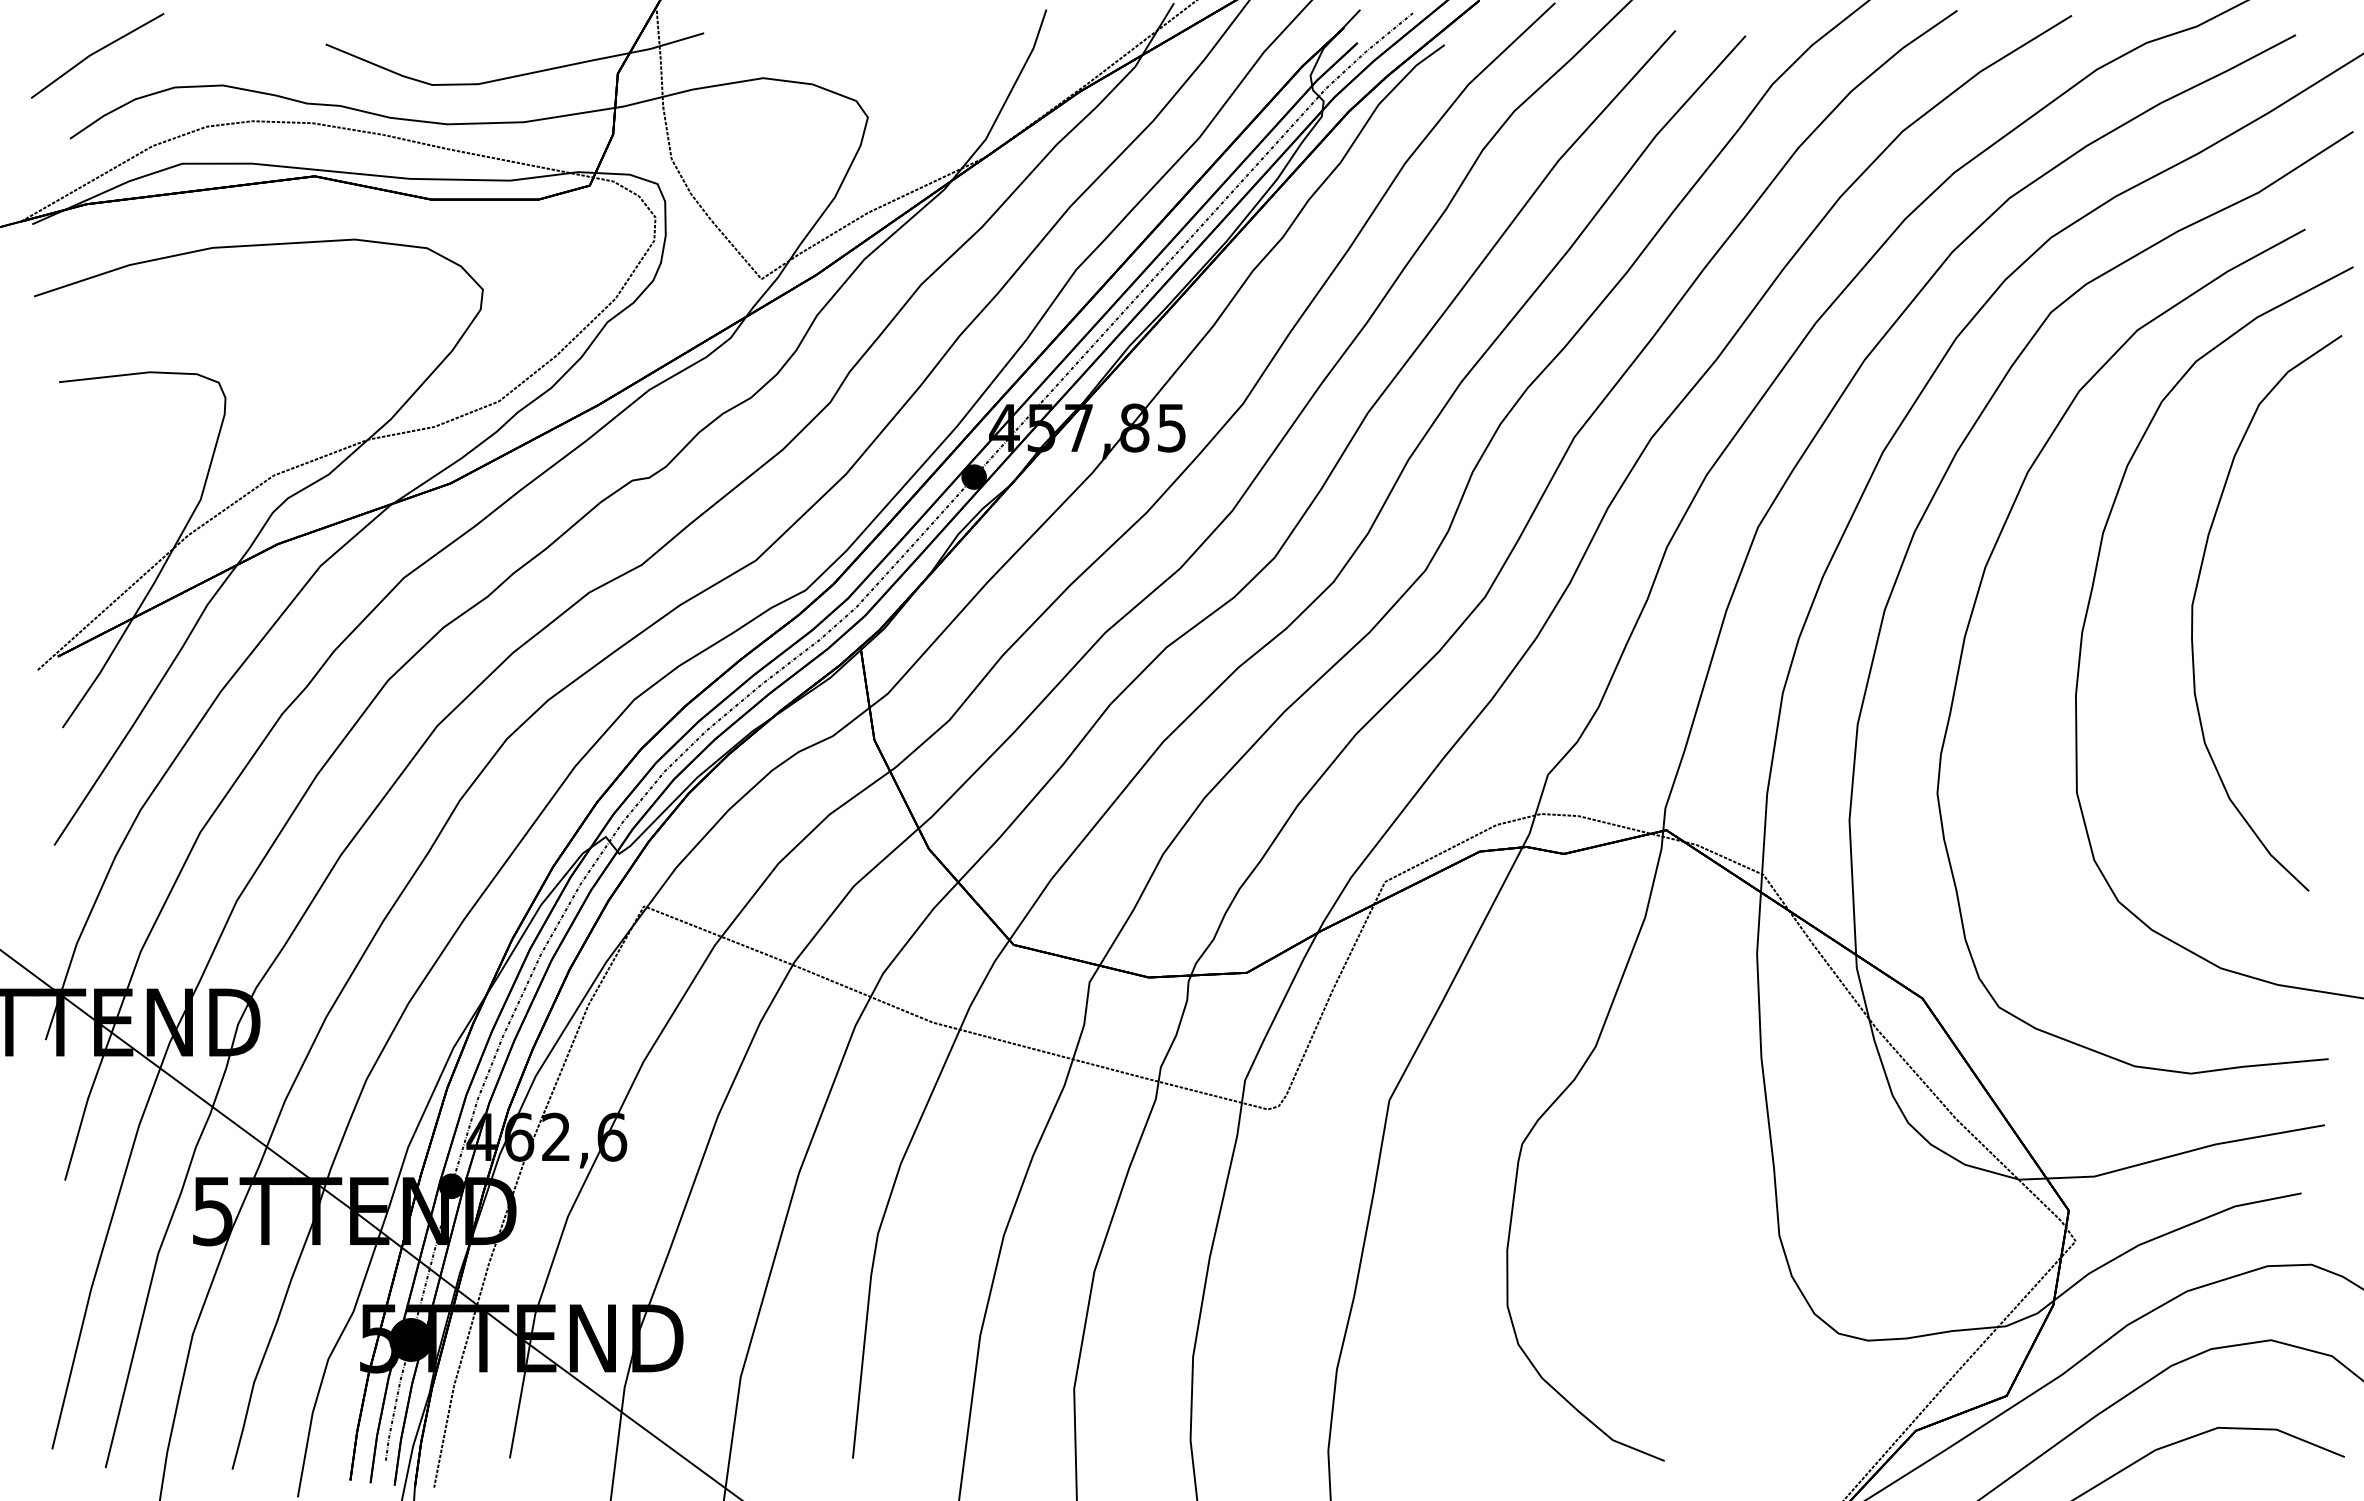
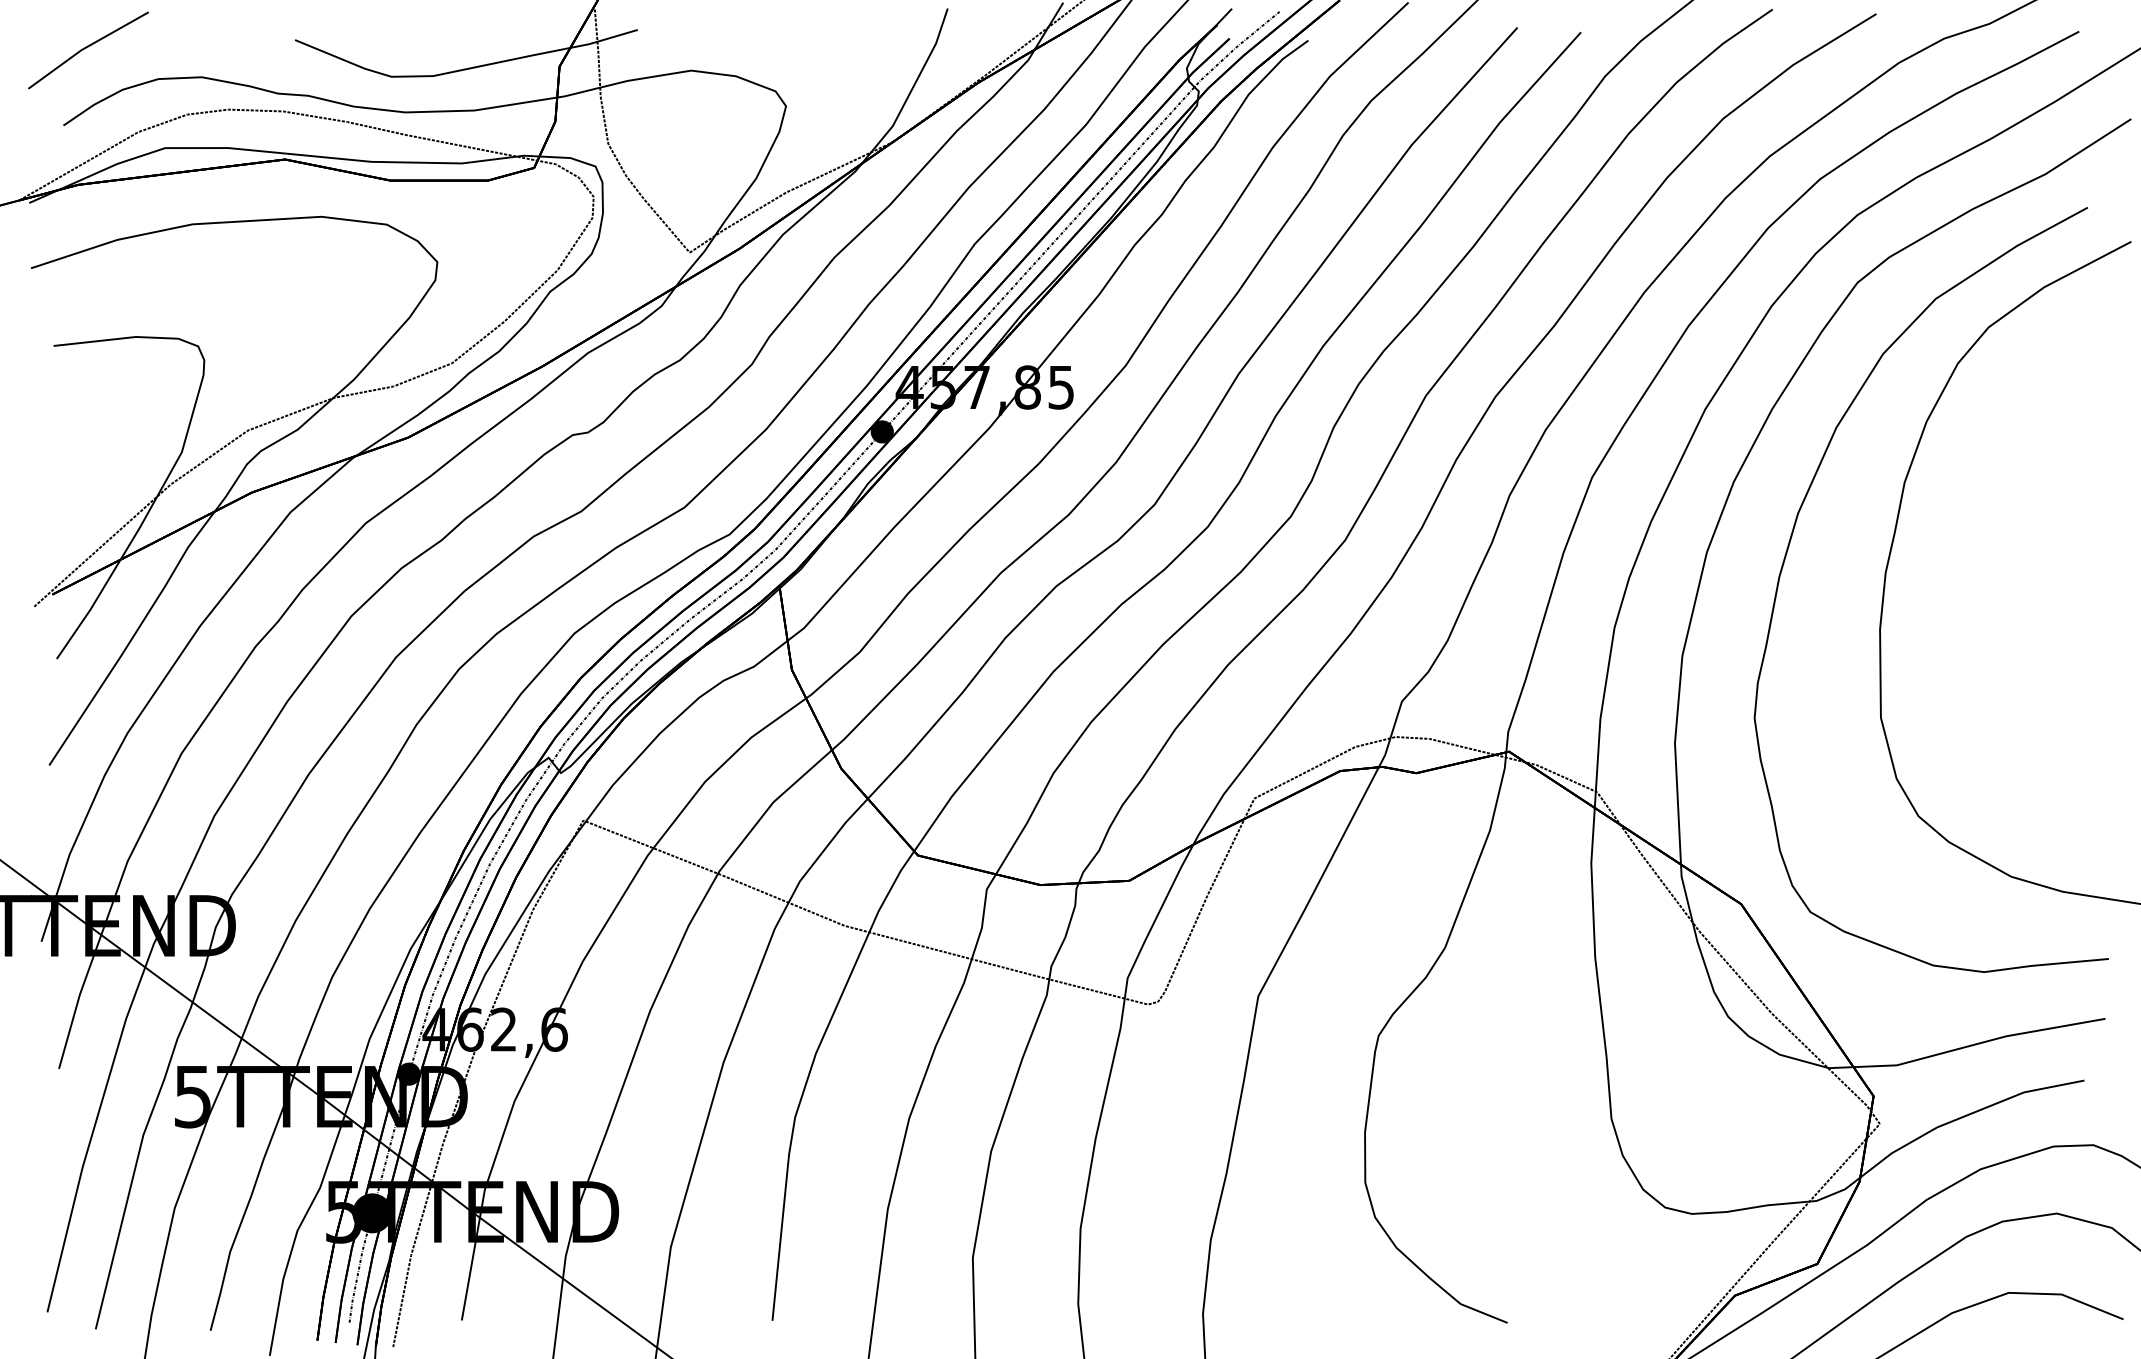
part: (2195, 597) -> (1988, 540), removed

